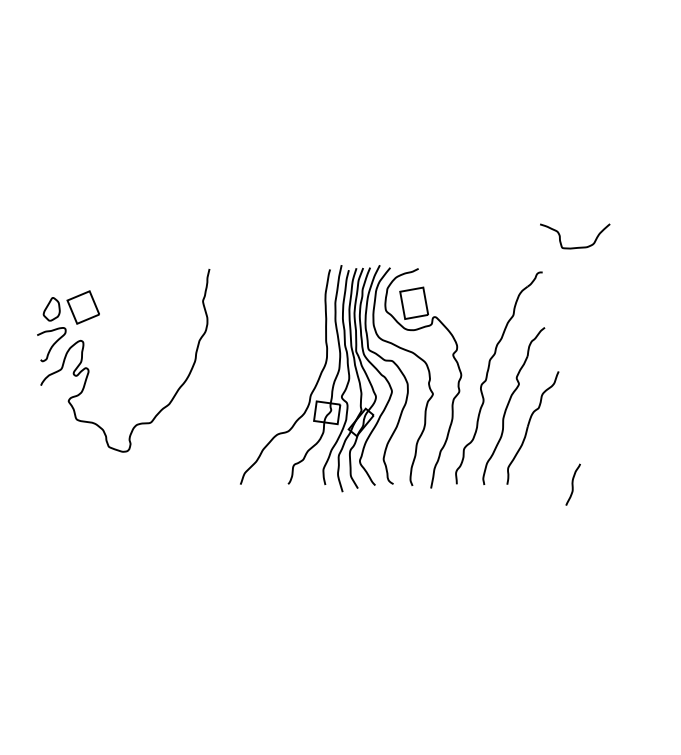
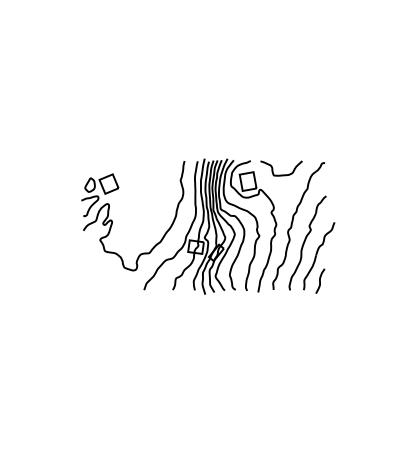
curve: (575, 246) -> (281, 174), moved
part: (89, 368) -> (112, 220), moved
curve: (573, 483) -> (320, 280), moved

